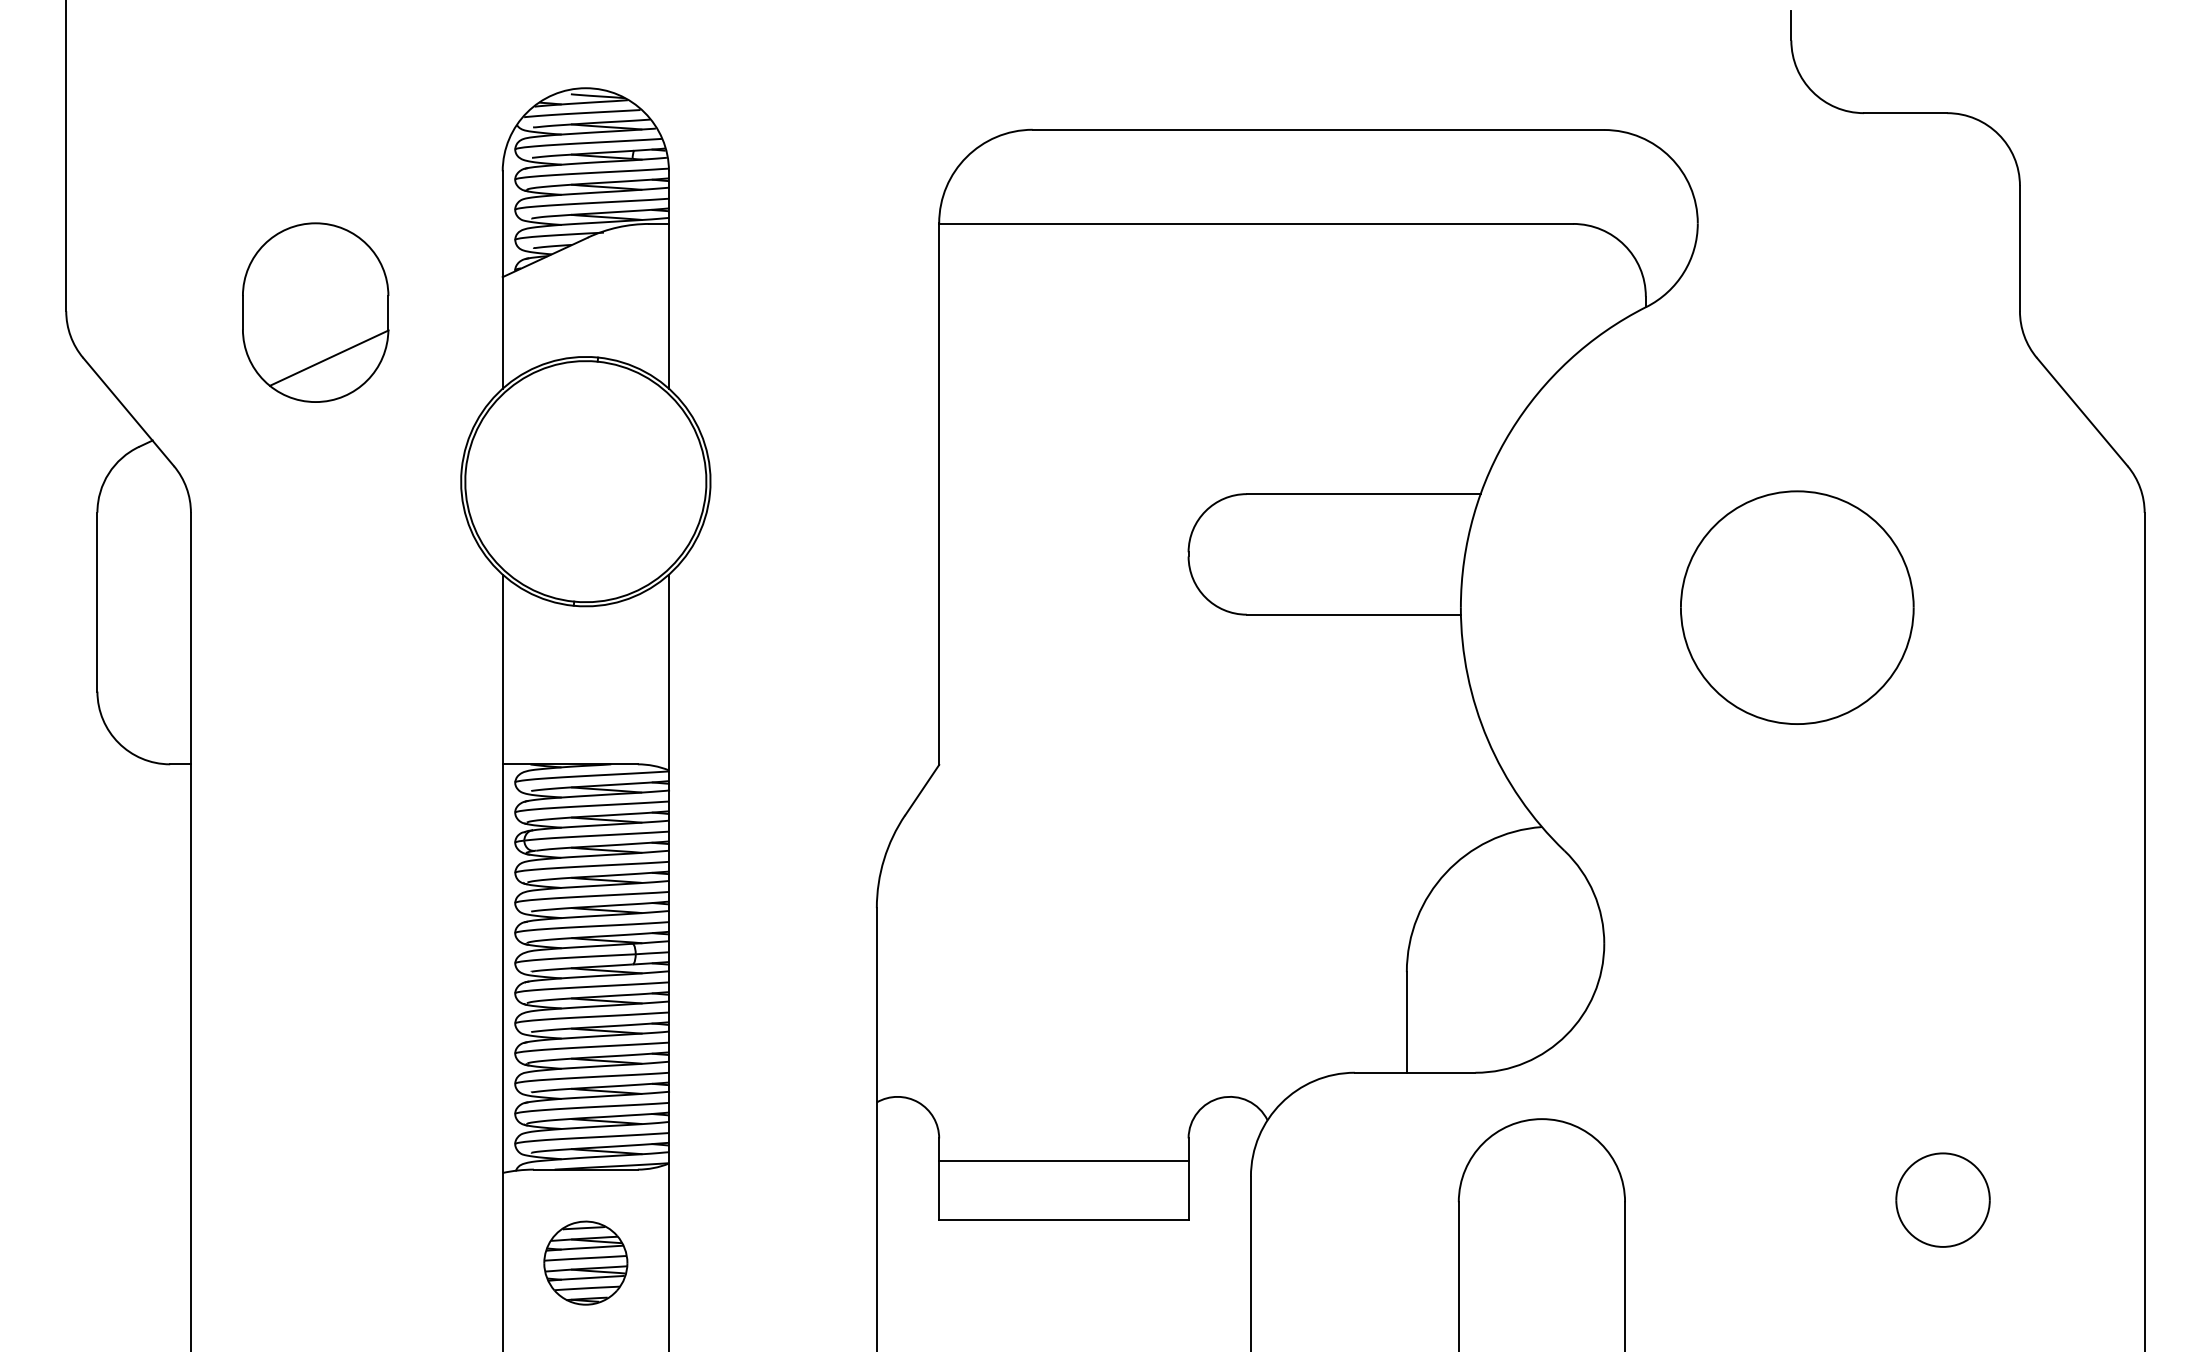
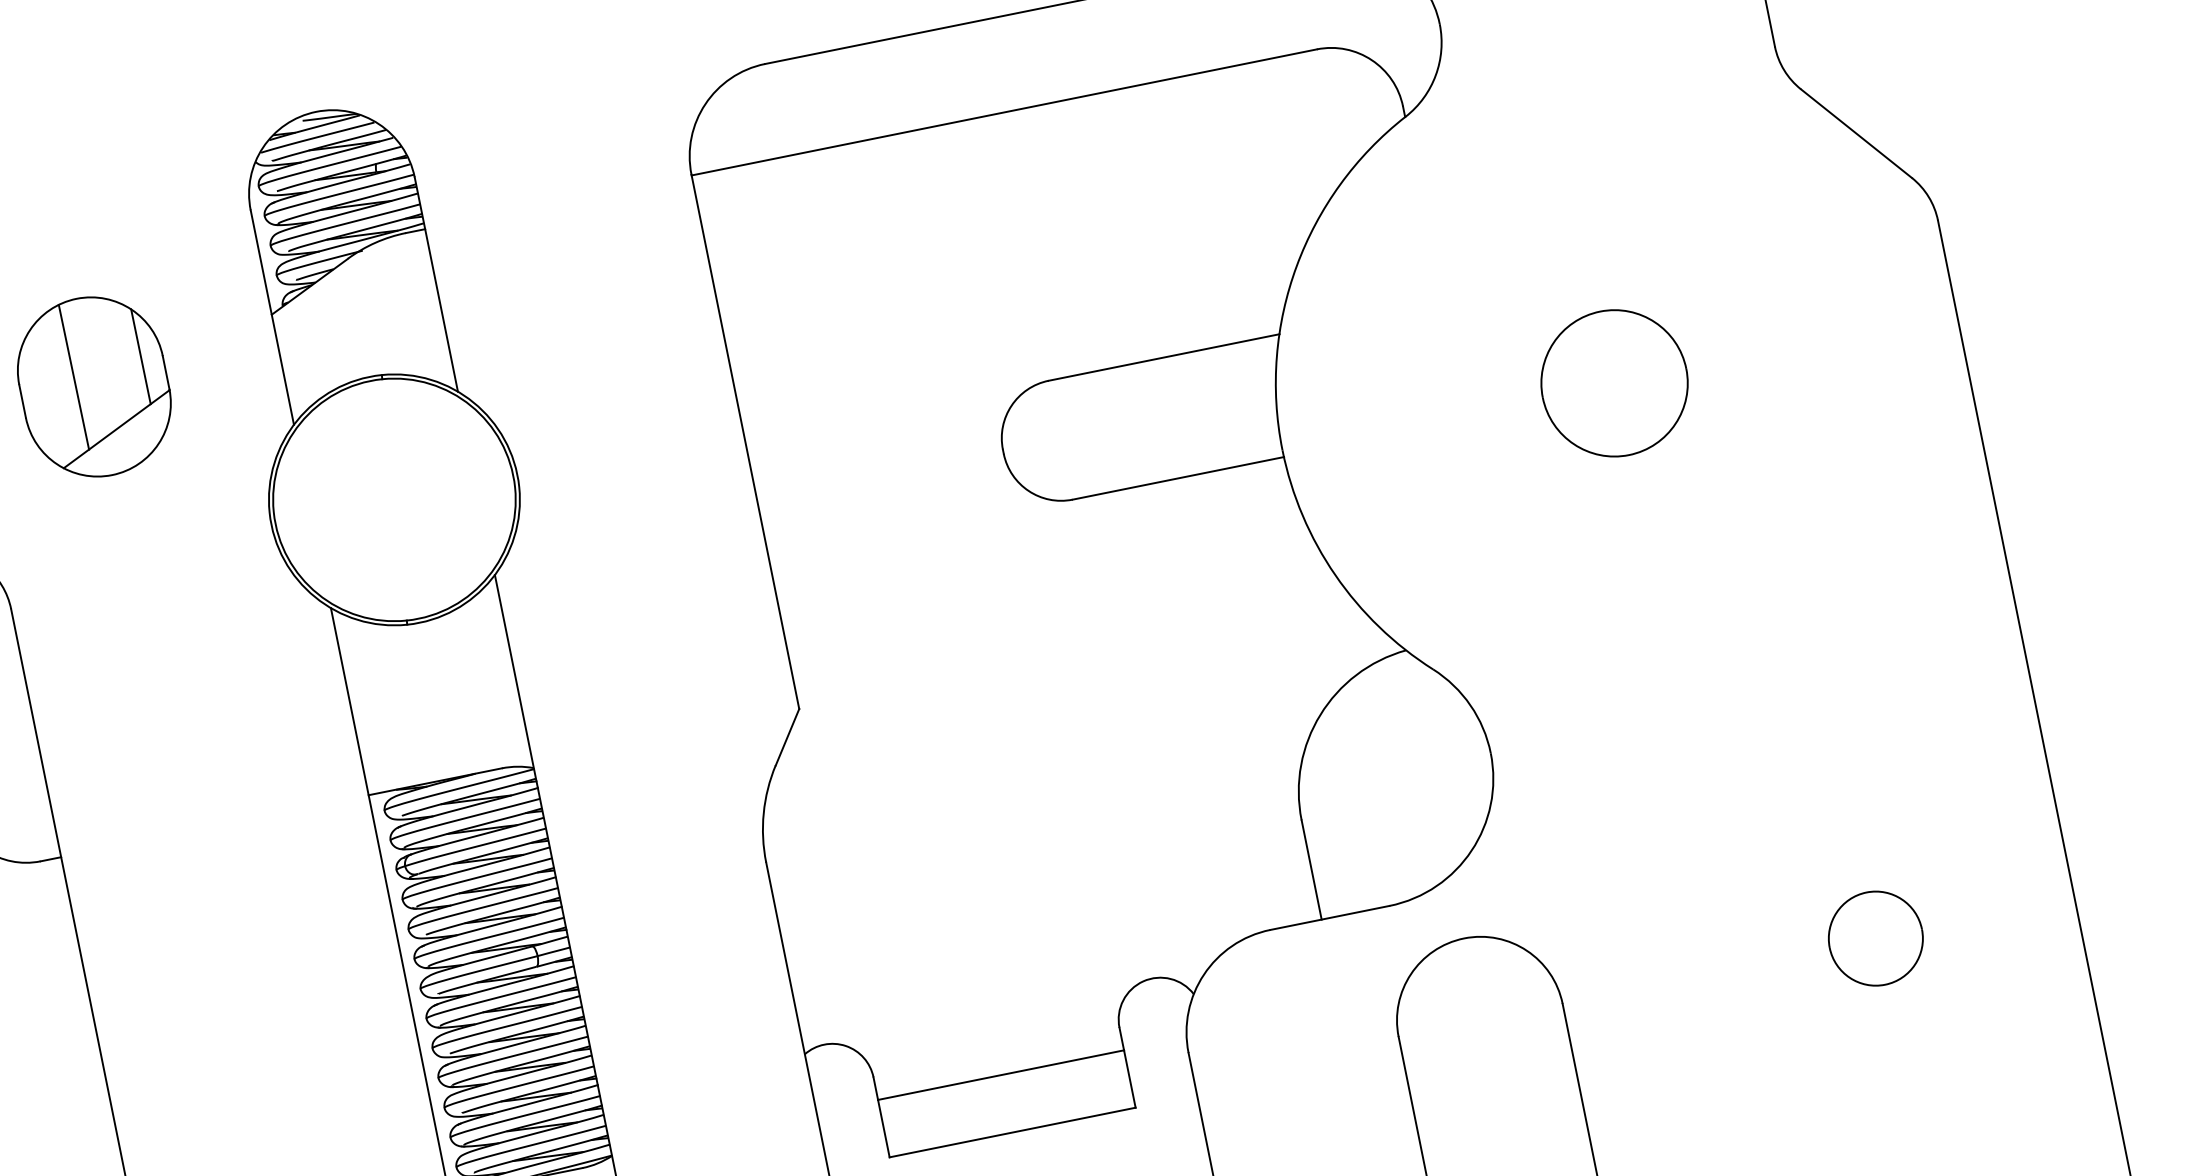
line: (366, 292) -> (140, 356), added
line: (297, 298) -> (73, 376), added
part: (1797, 607) -> (1614, 383), size x0.62

